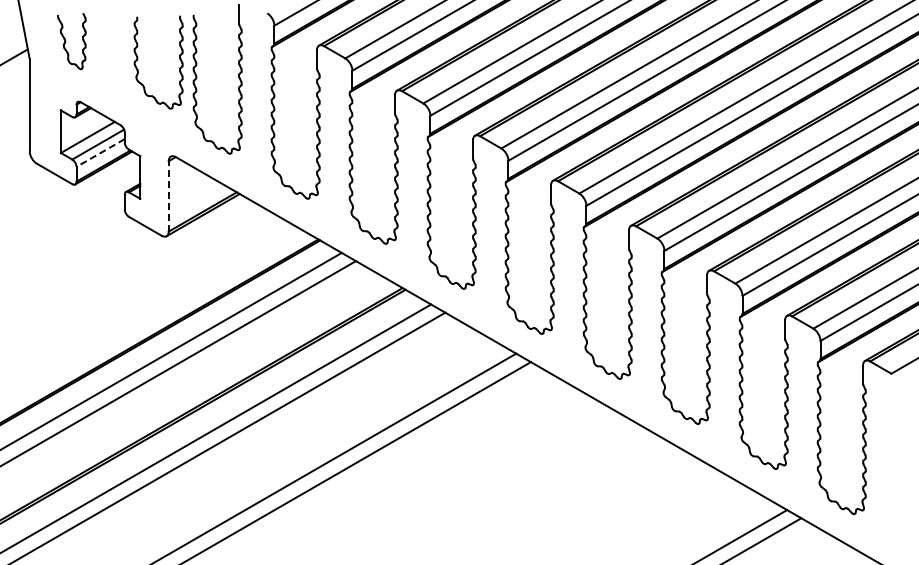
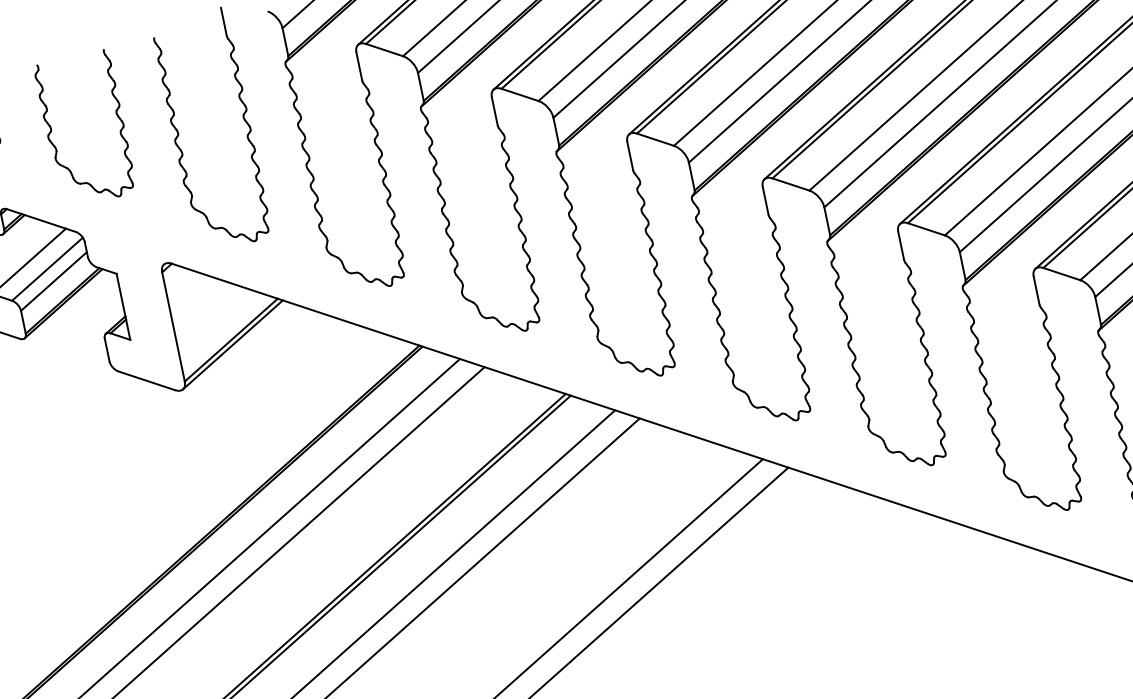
part: (138, 59) -> (53, 130), moved
line: (100, 153) -> (53, 282), dashed -> solid
line: (168, 195) -> (172, 325), dashed -> solid

